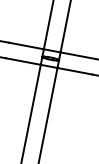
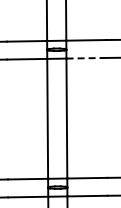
line: (74, 71) -> (86, 58), solid -> dashed

